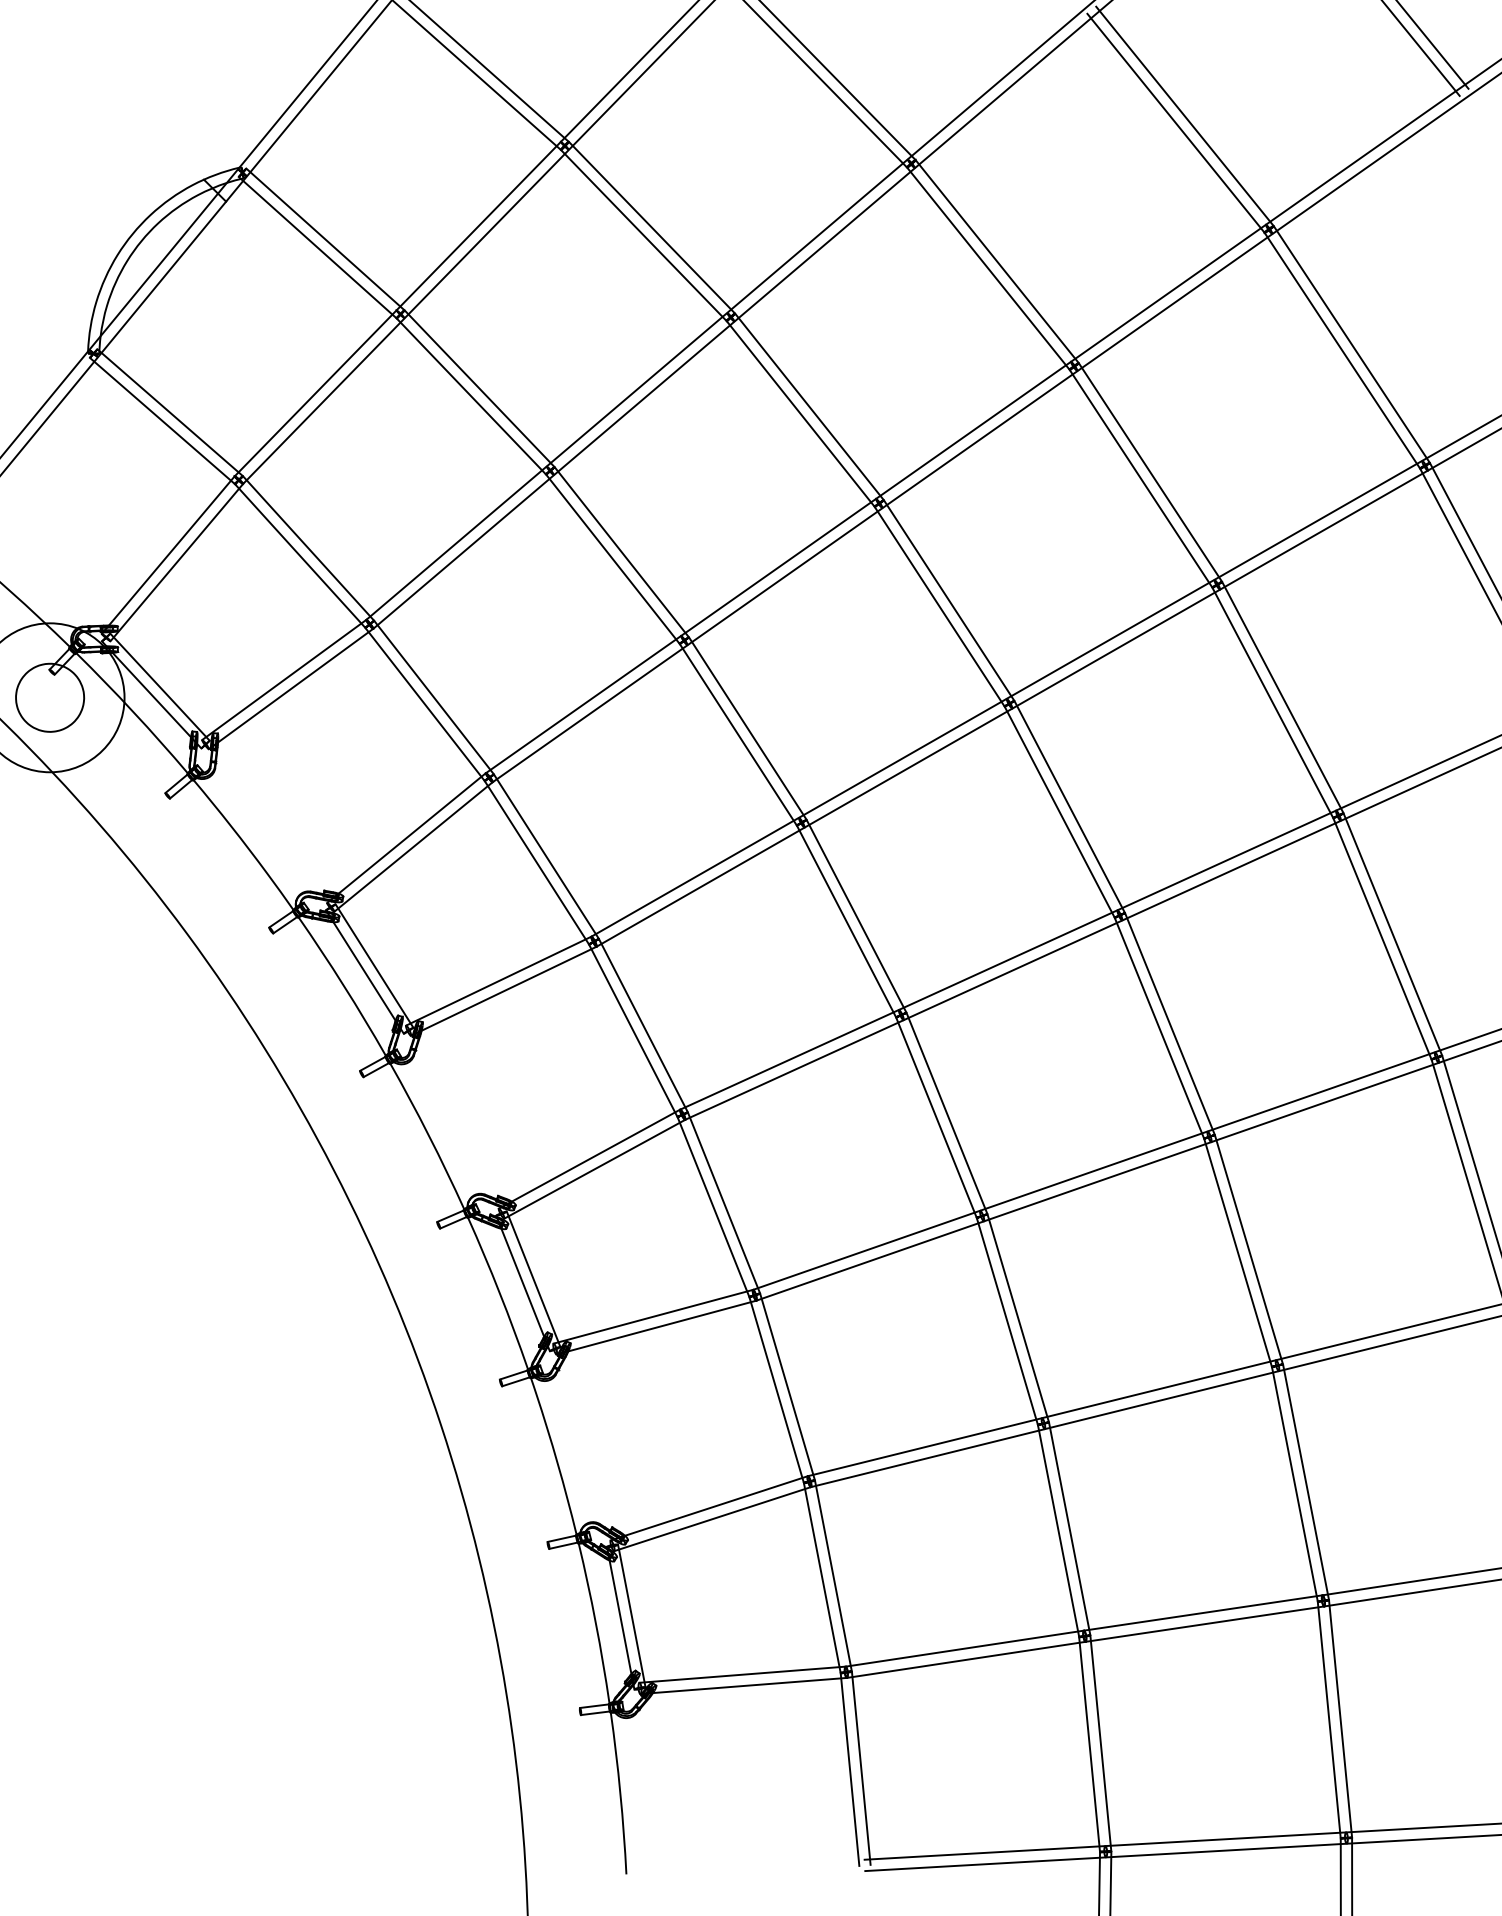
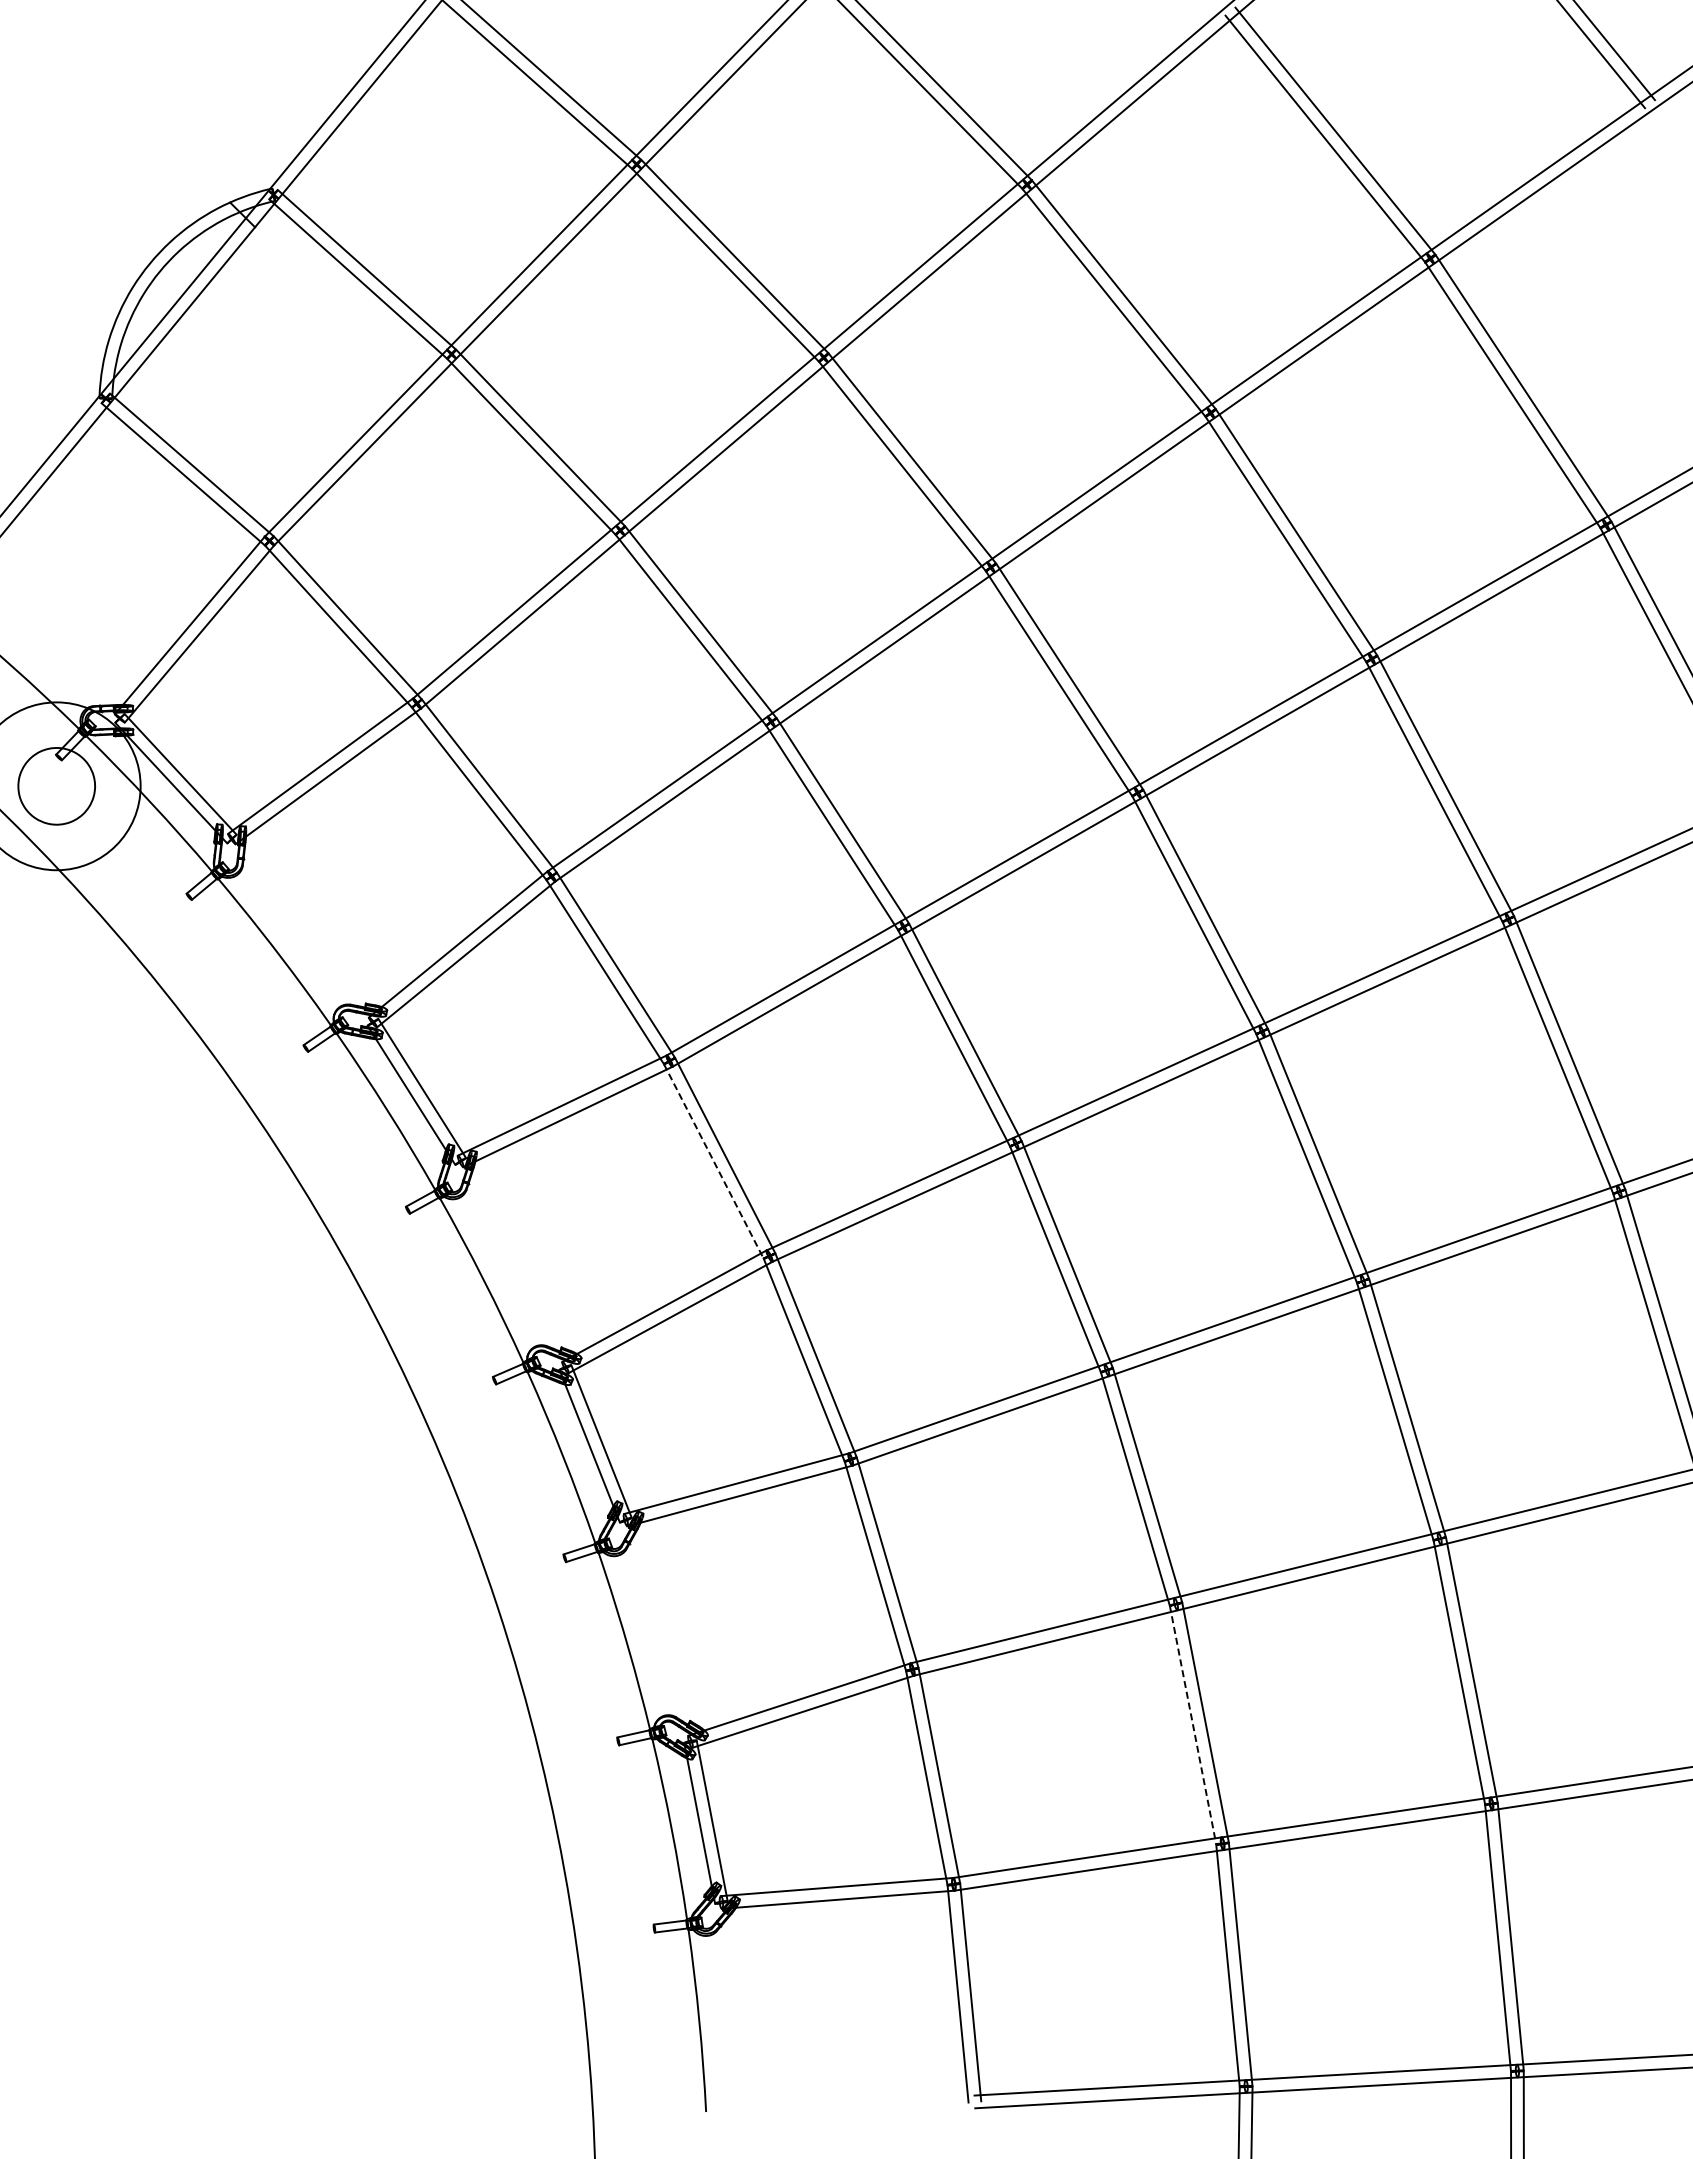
line: (632, 1030) -> (713, 1161), solid -> dashed
line: (1058, 1531) -> (1193, 1725), solid -> dashed

